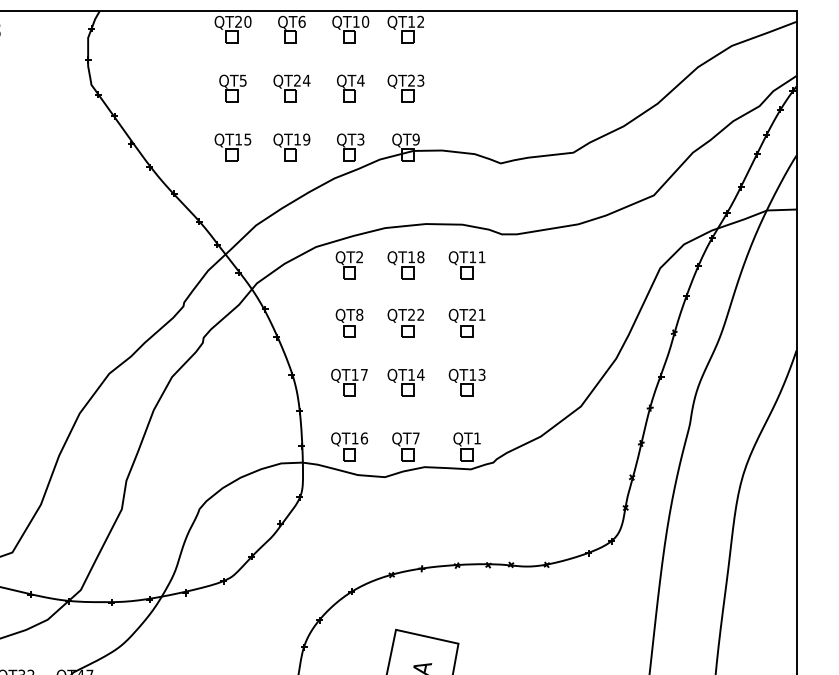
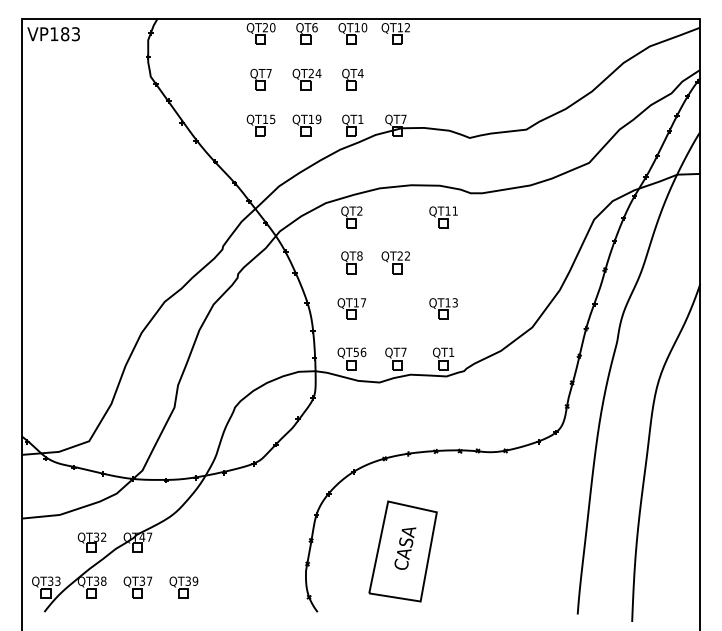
text: (242, 80) -> (268, 73), QT5 -> QT7
part: (405, 88) -> (395, 79), removed
text: (360, 139) -> (360, 119), QT3 -> QT1
text: (415, 139) -> (403, 119), QT9 -> QT7
part: (405, 265) -> (395, 217), removed
part: (466, 323) -> (443, 262), removed
part: (405, 382) -> (395, 308), removed
text: (354, 438) -> (355, 352), QT16 -> QT56

